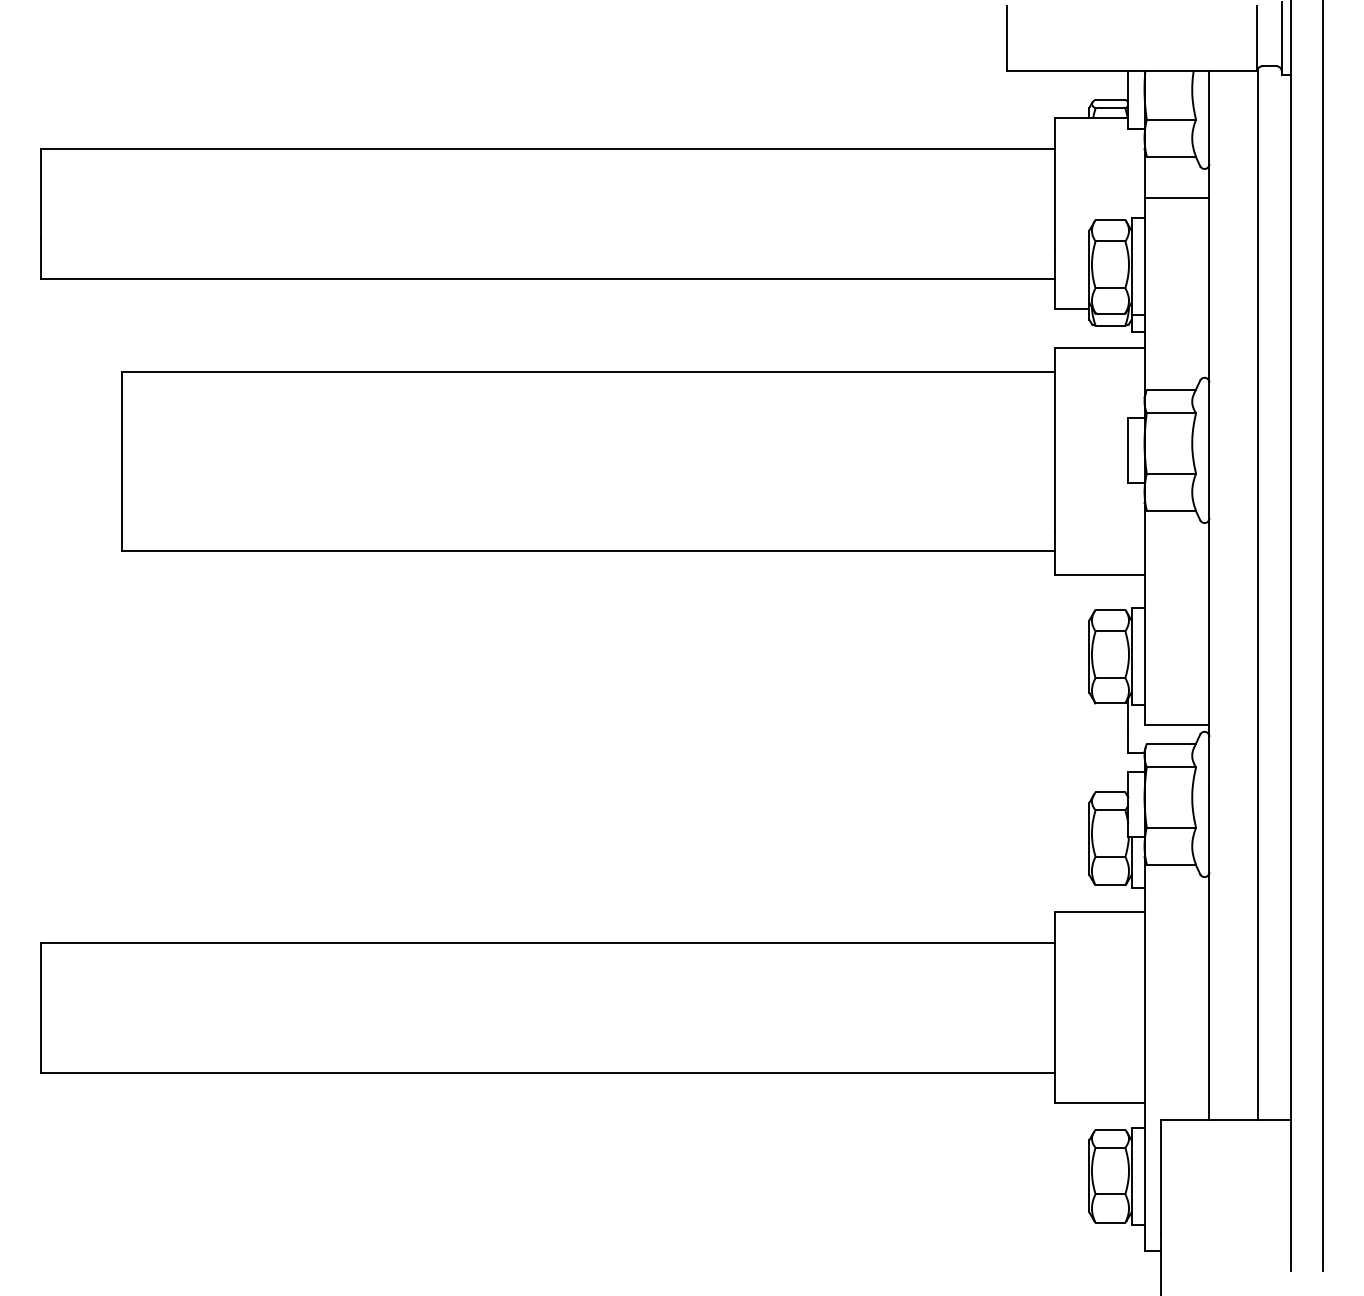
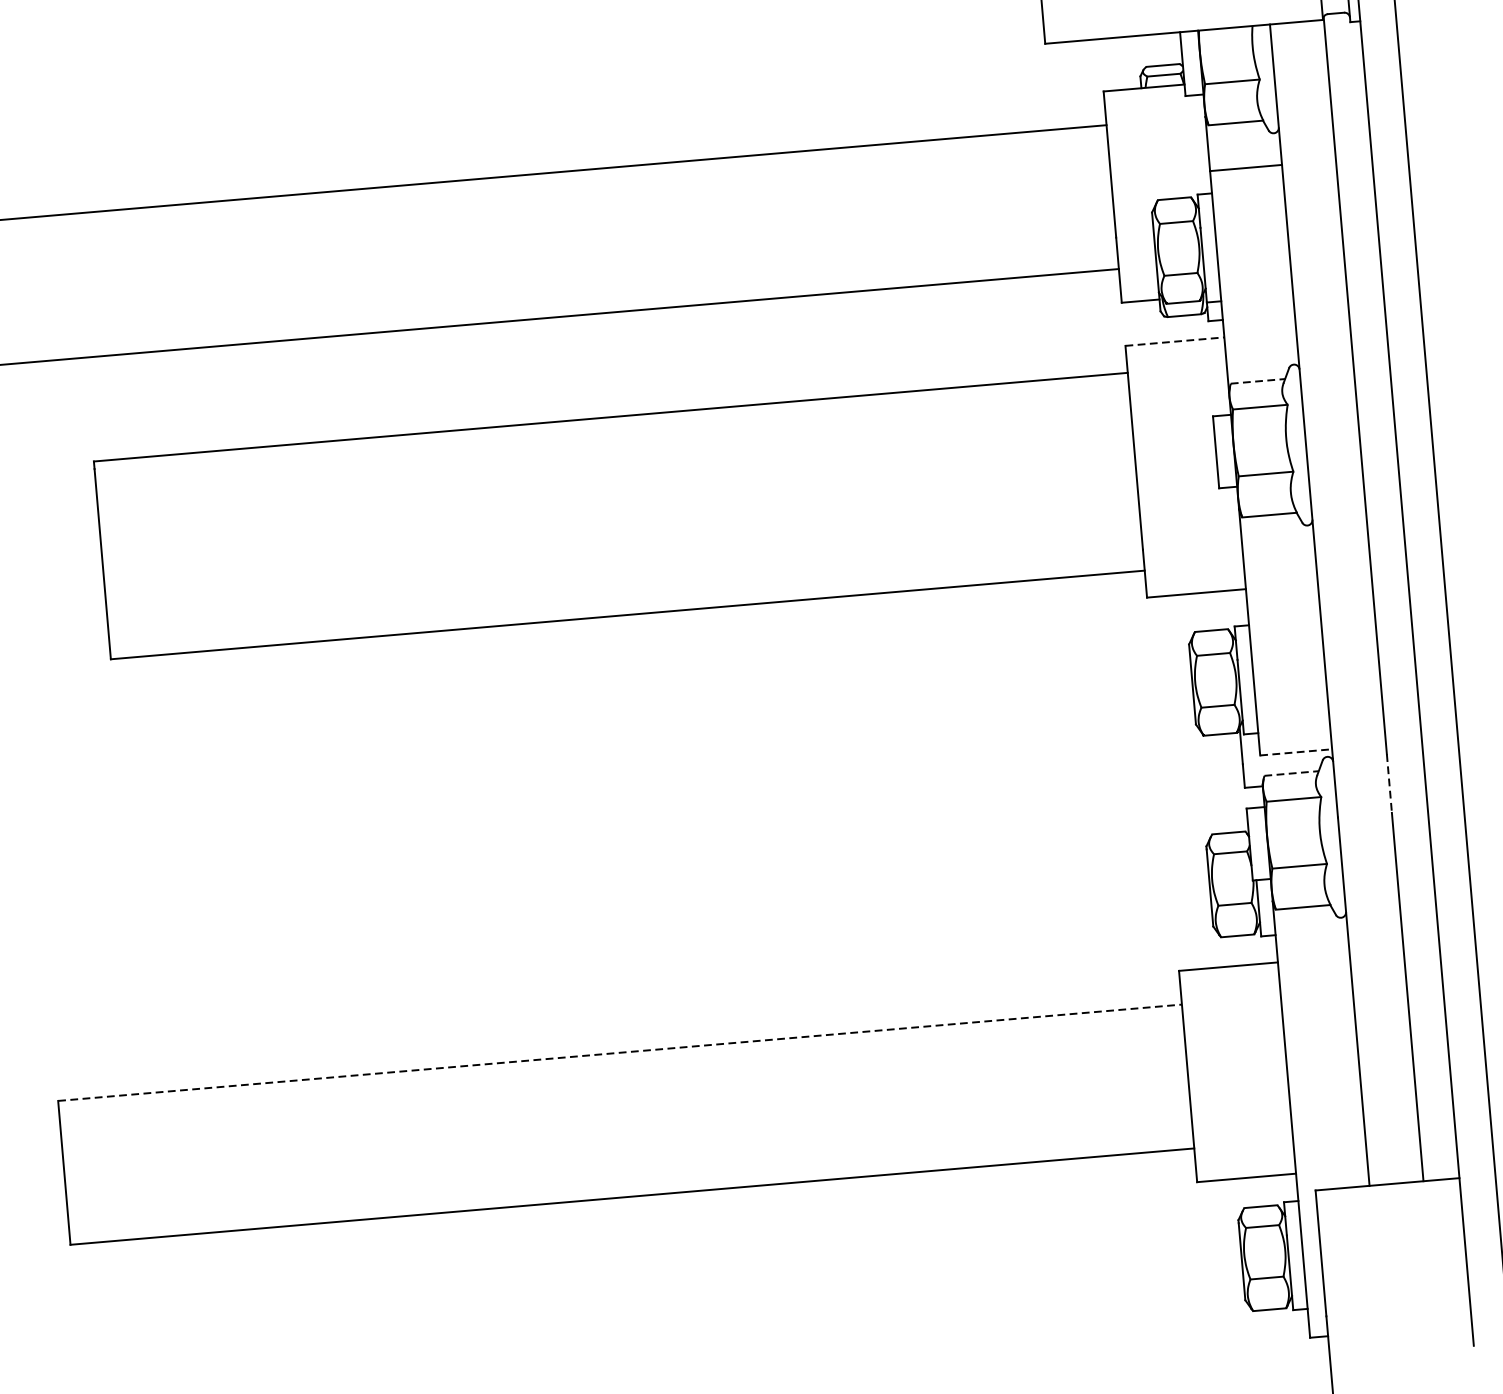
line: (1099, 348) -> (1174, 342), solid -> dashed
line: (1171, 390) -> (1258, 381), solid -> dashed
line: (1177, 725) -> (1296, 752), solid -> dashed
line: (1171, 744) -> (1291, 774), solid -> dashed
line: (1258, 761) -> (1389, 784), solid -> dashed
line: (548, 942) -> (620, 1052), solid -> dashed

